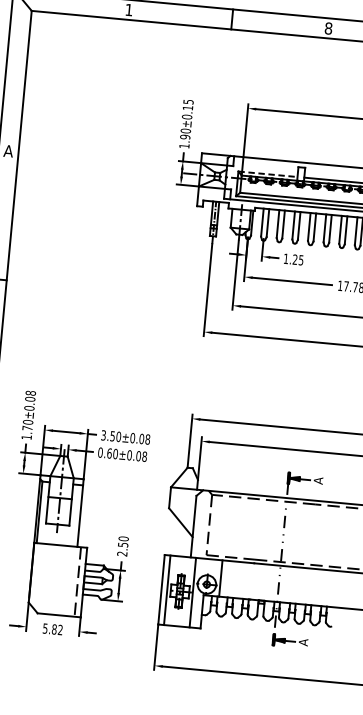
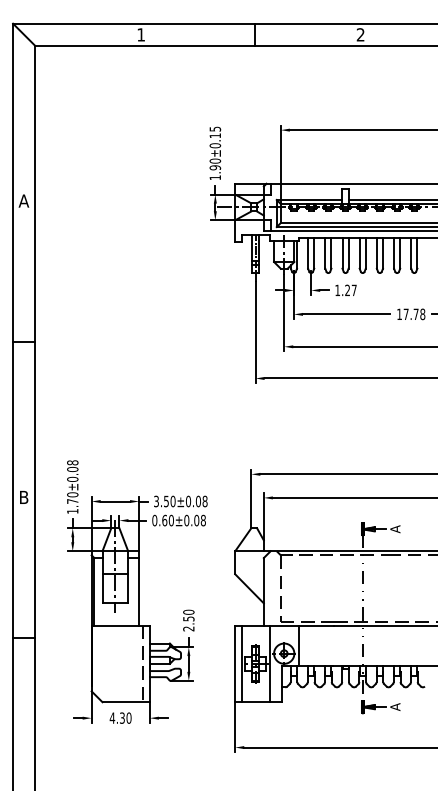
text: (328, 28) -> (360, 34), 8 -> 2
line: (268, 173) -> (309, 199), dashed -> solid
text: (300, 260) -> (353, 290), 1.25 -> 1.27
text: (52, 628) -> (120, 717), 5.82 -> 4.30

